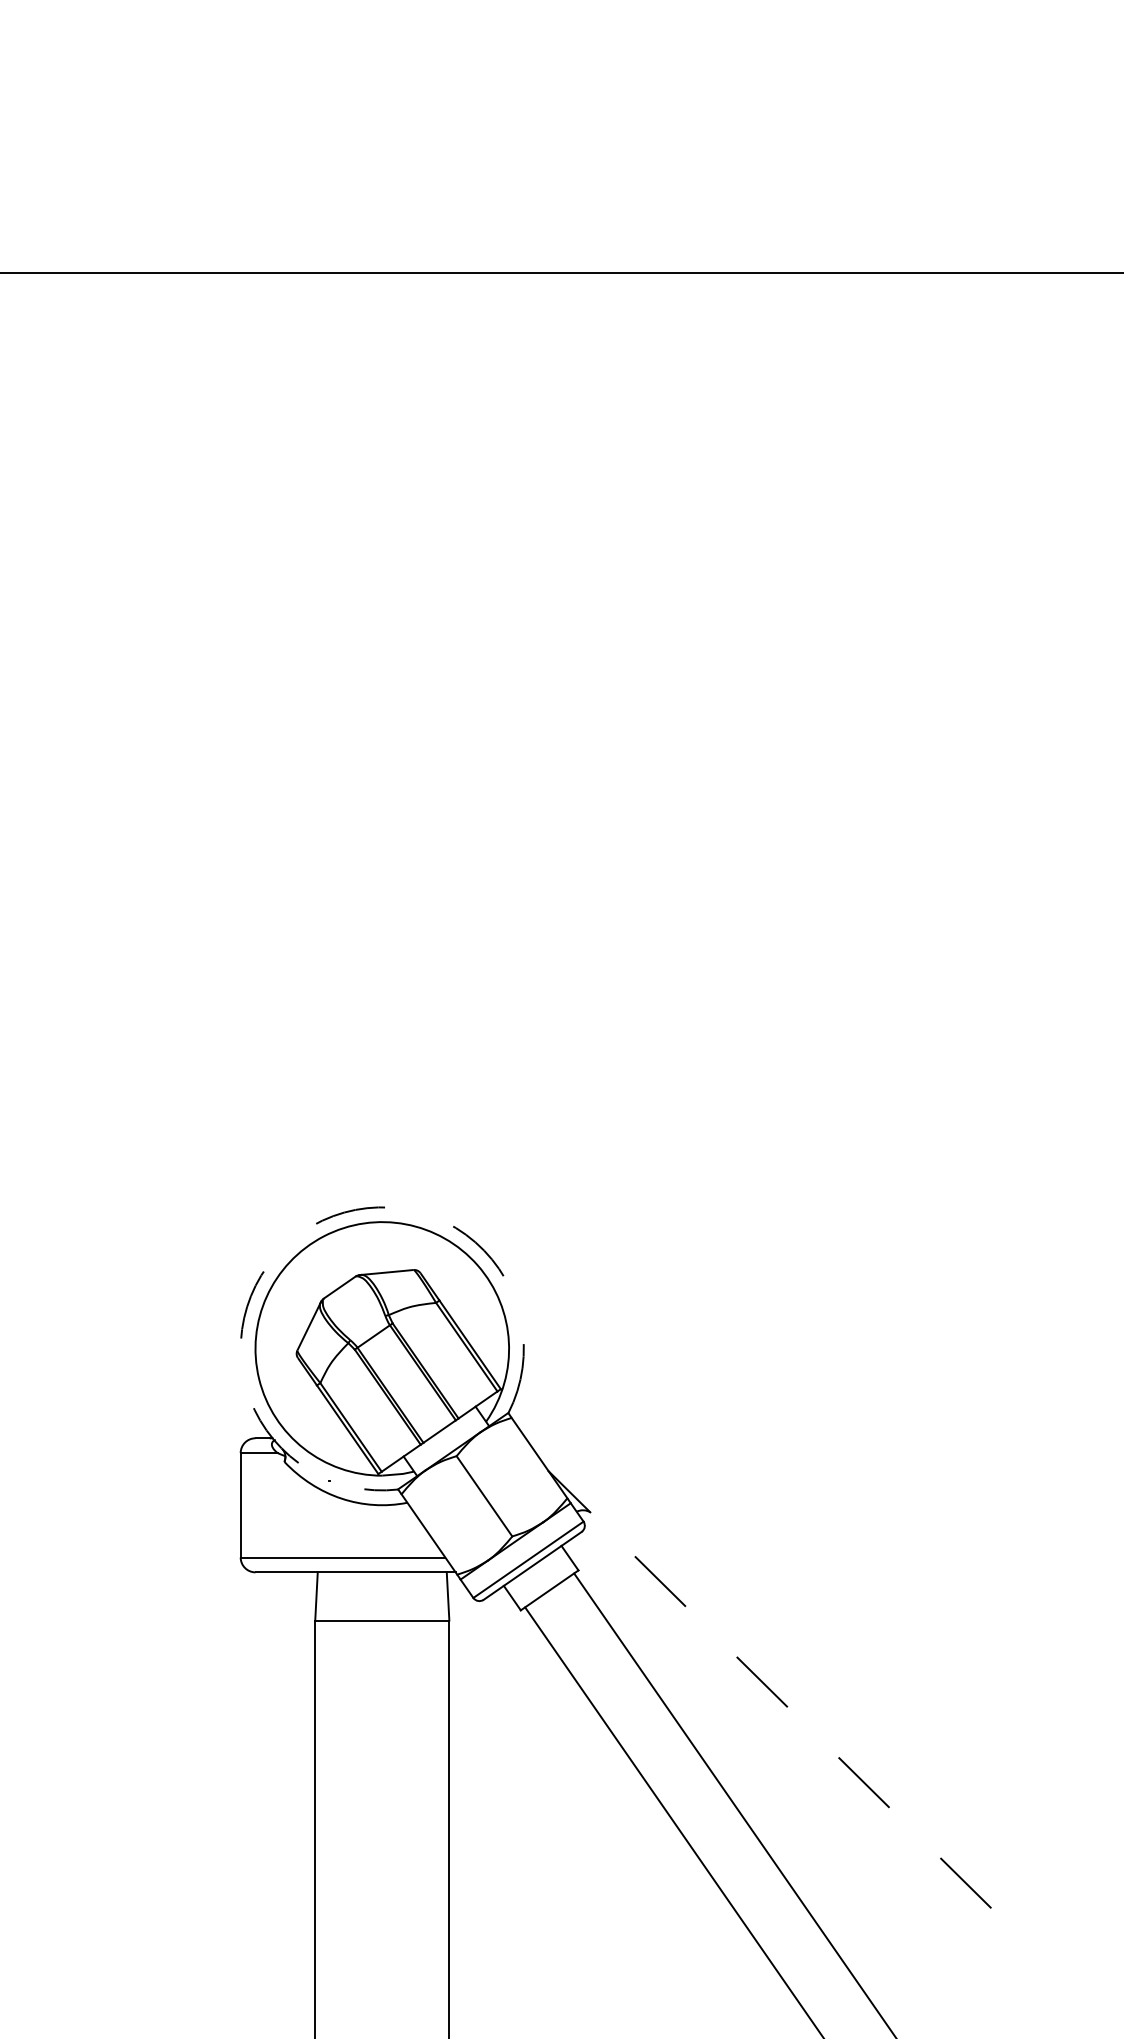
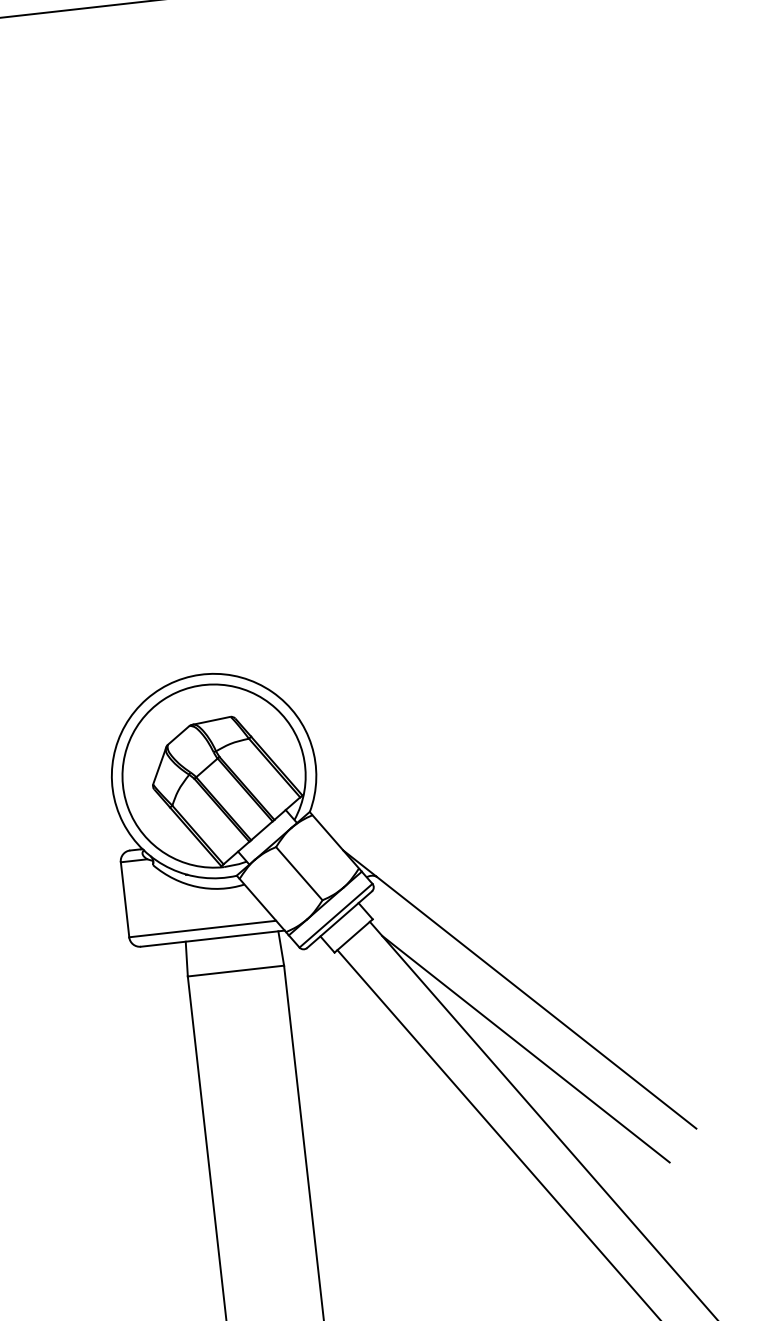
arc: (301, 1232) -> (146, 699), dashed -> solid
line: (790, 1710) -> (536, 1002), dashed -> solid
line: (769, 1772) -> (526, 1049), added

